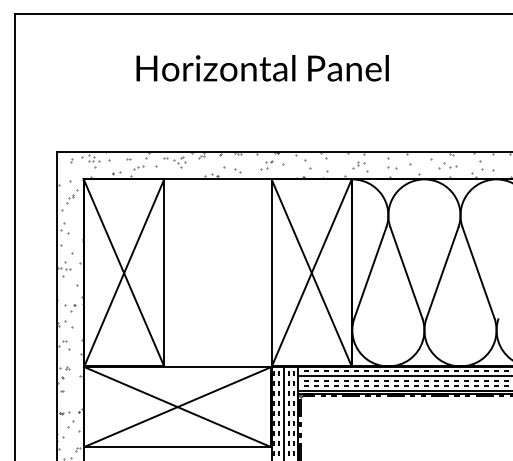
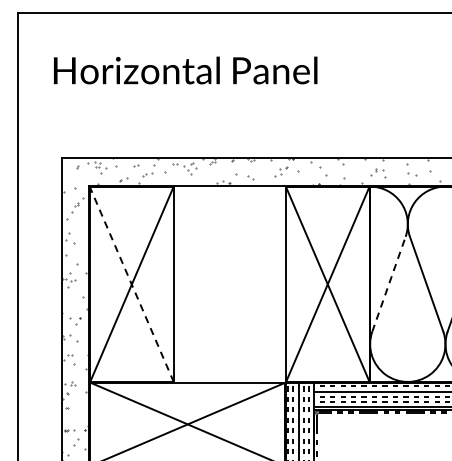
text: (262, 68) -> (185, 70), moved
line: (370, 272) -> (389, 283), solid -> dashed
line: (124, 273) -> (132, 284), solid -> dashed

